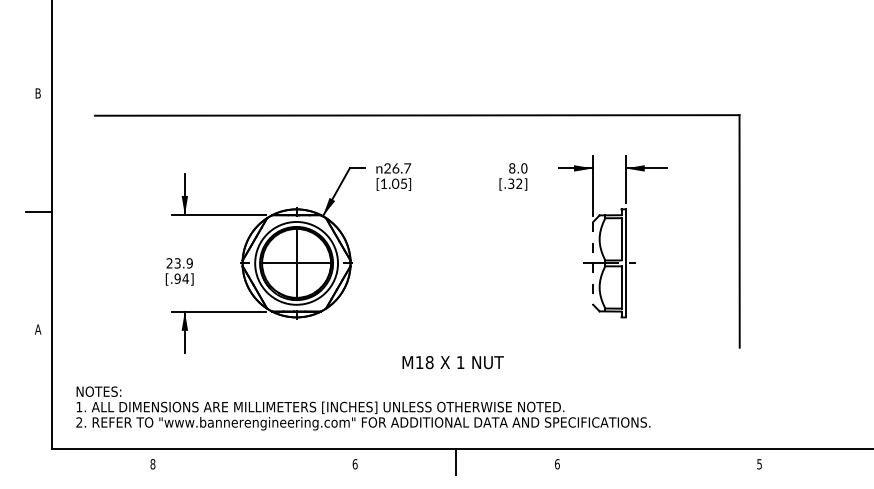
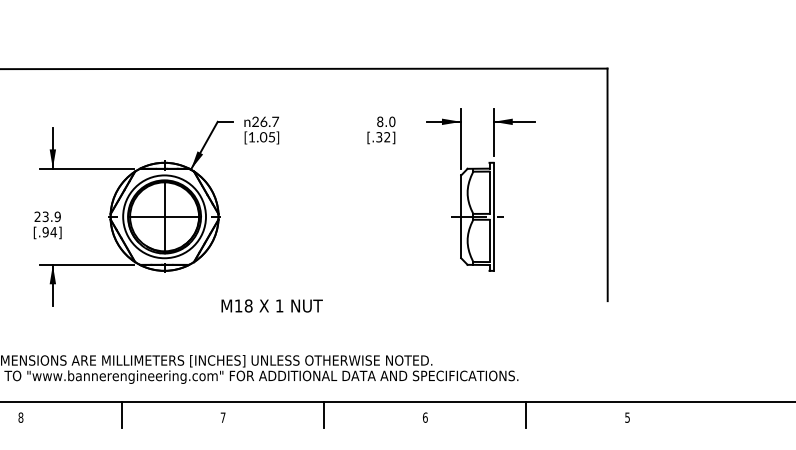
line: (593, 263) -> (461, 216), dashed -> solid
text: (452, 362) -> (271, 305), moved
line: (254, 461) -> (122, 414), added
line: (658, 461) -> (526, 414), added
text: (354, 464) -> (222, 417), 6 -> 7

